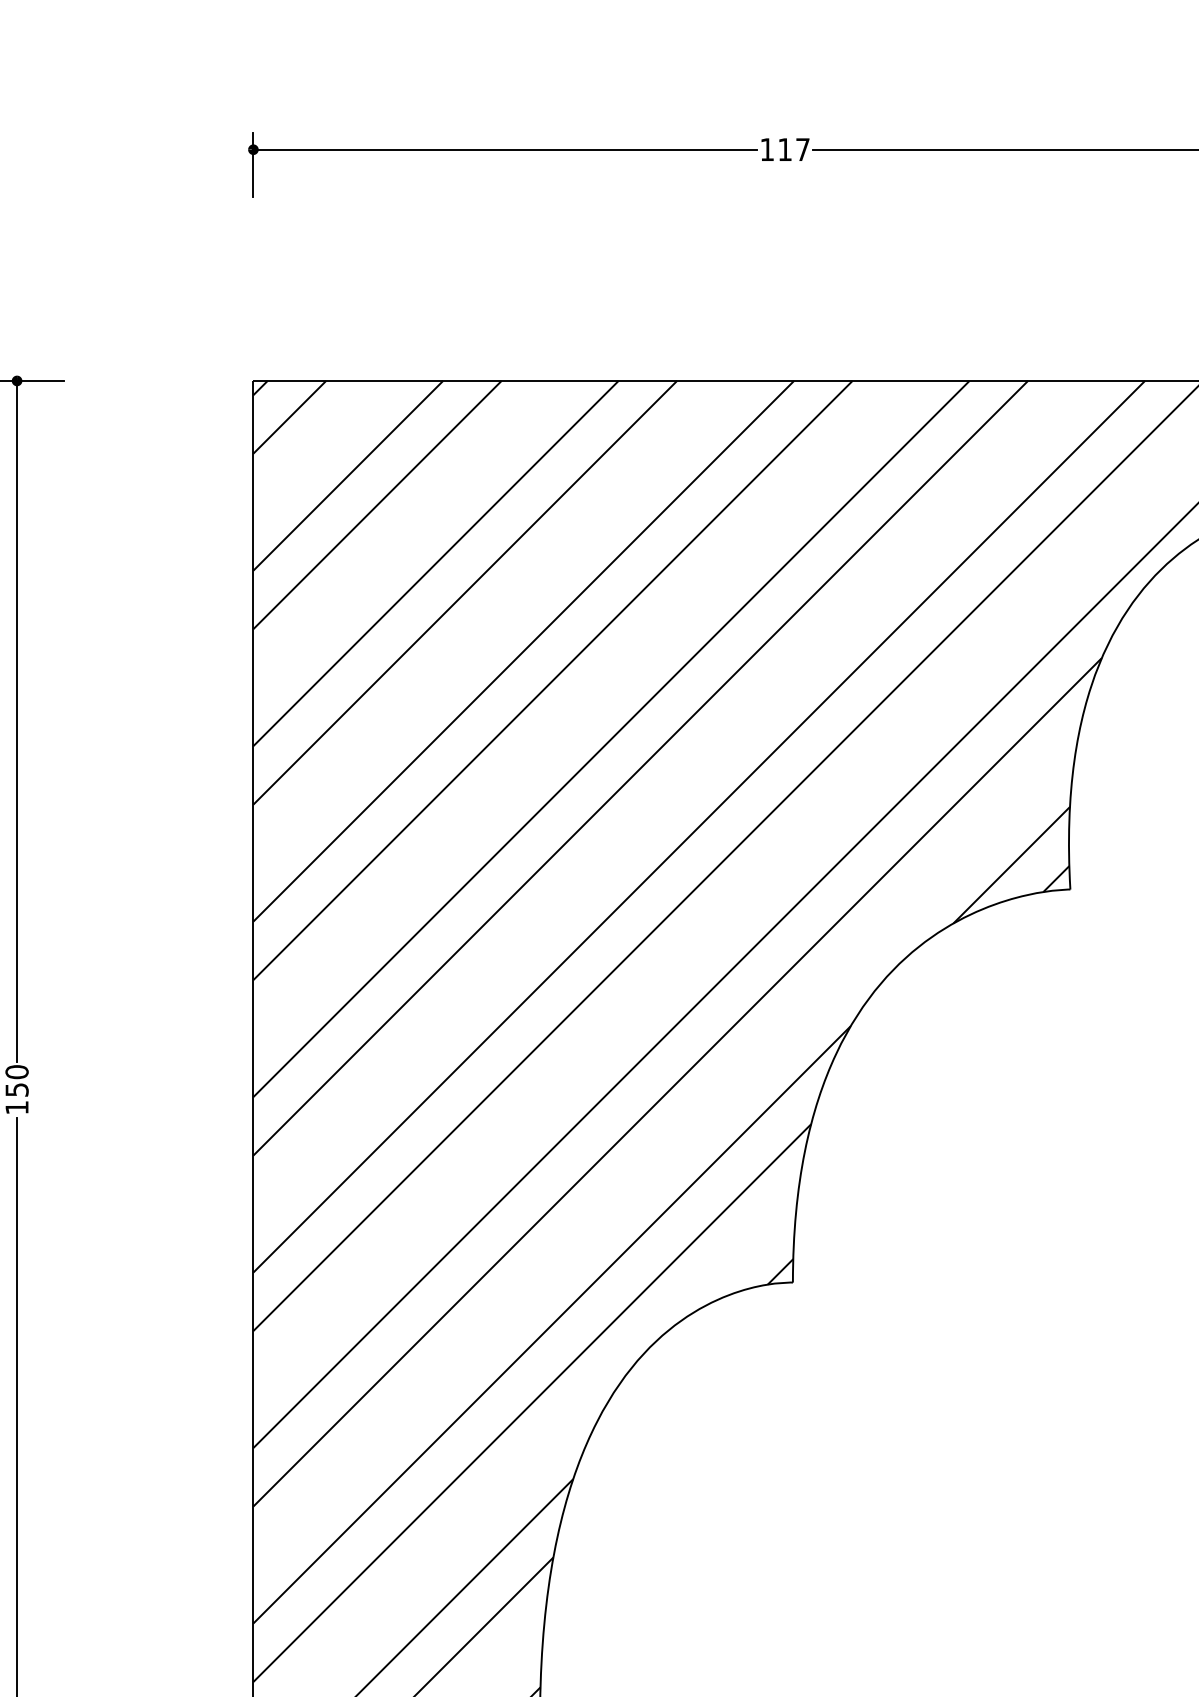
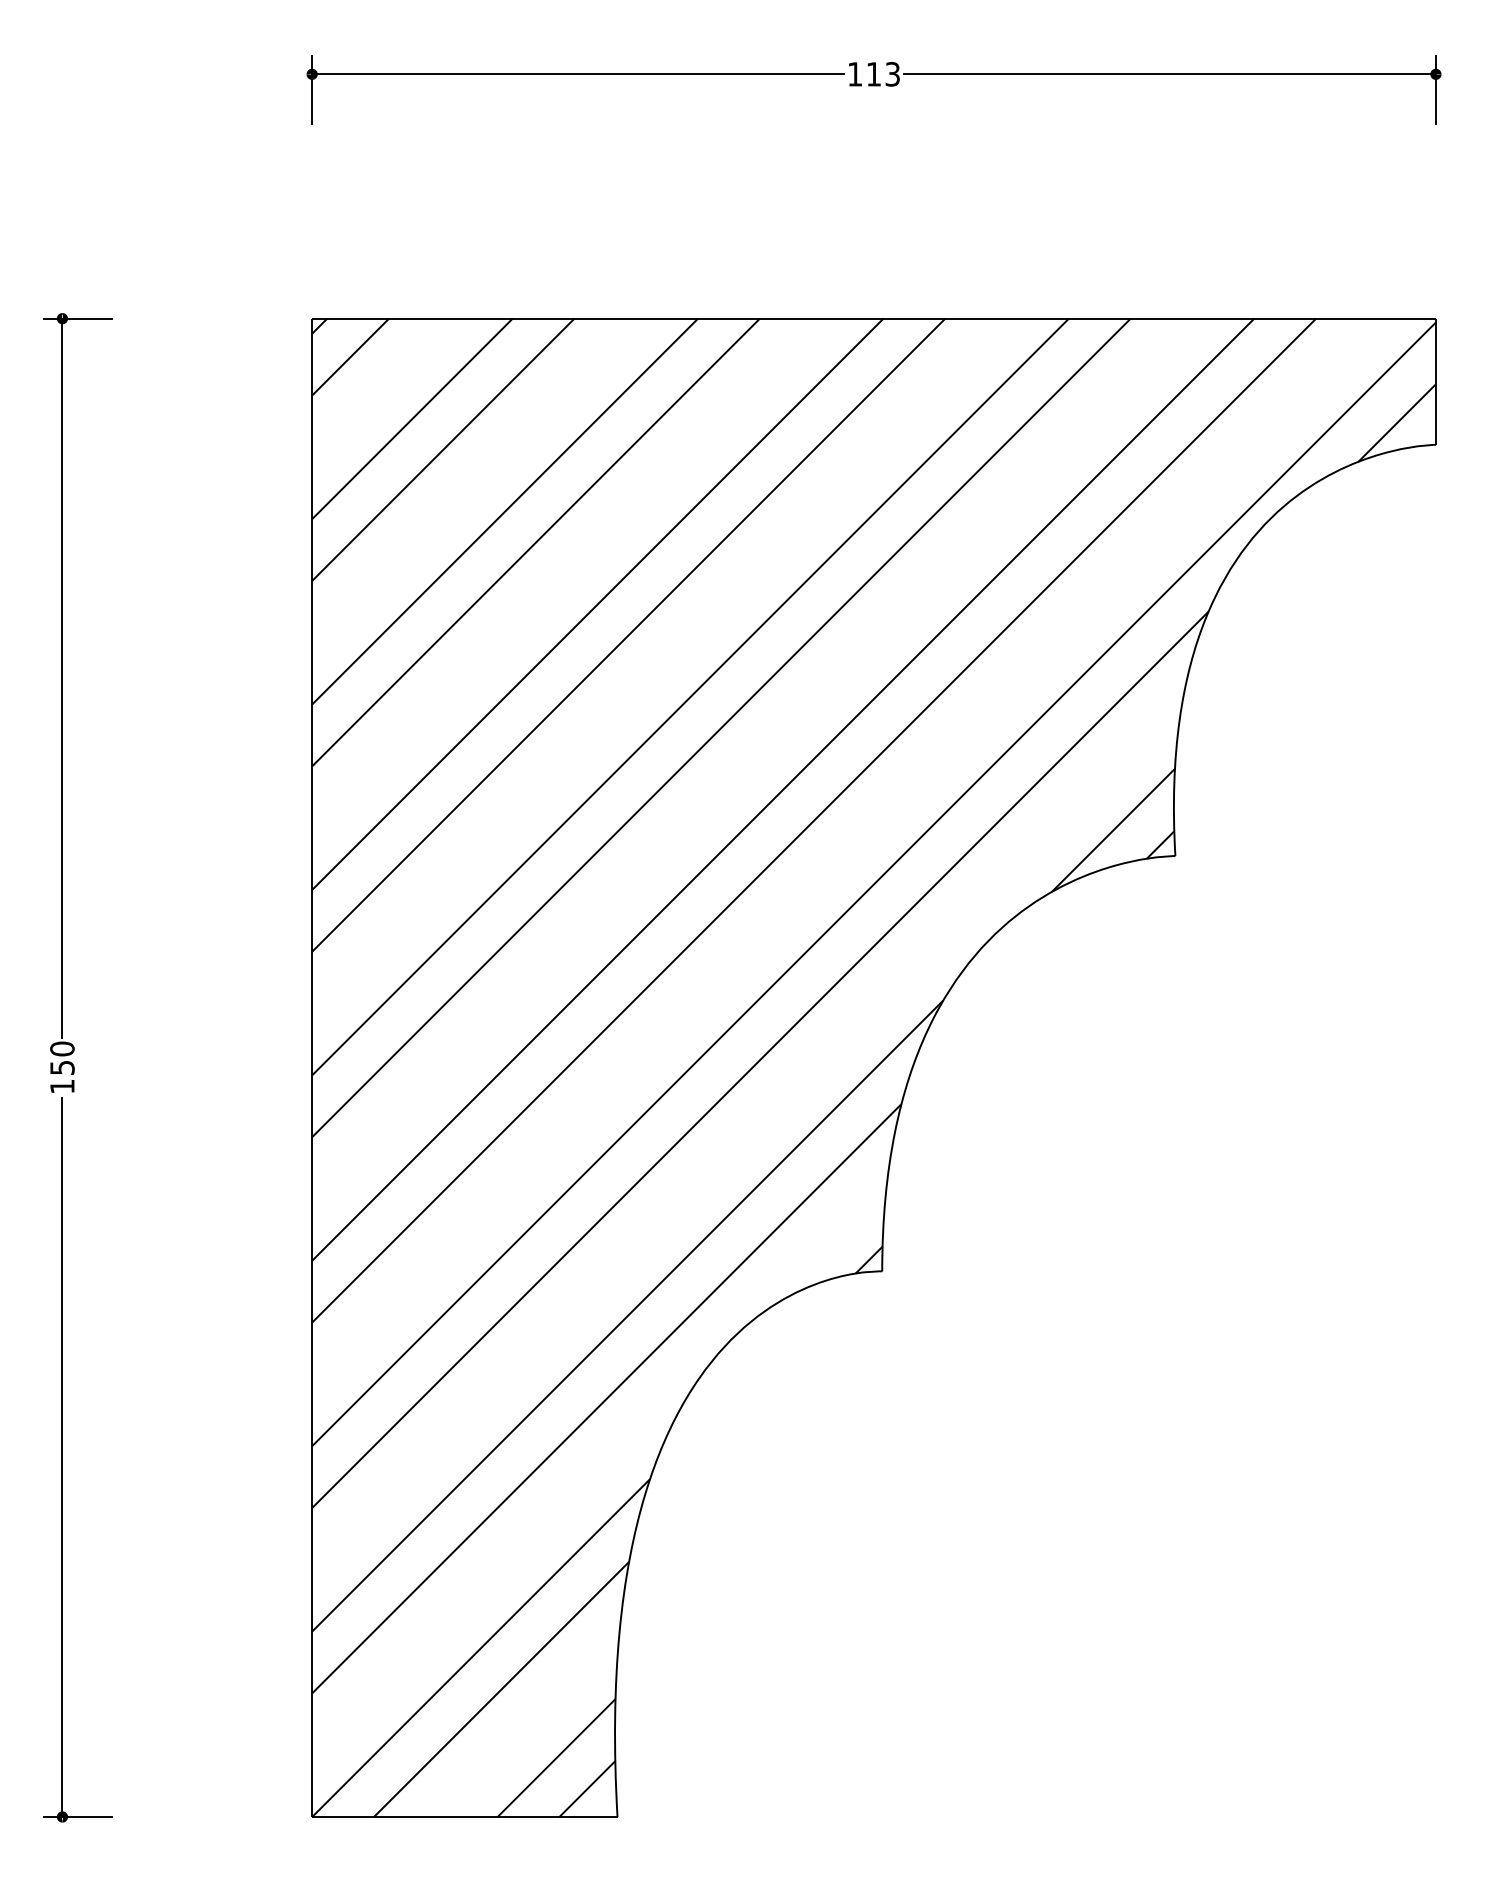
text: (802, 149) -> (892, 74), 117 -> 113

